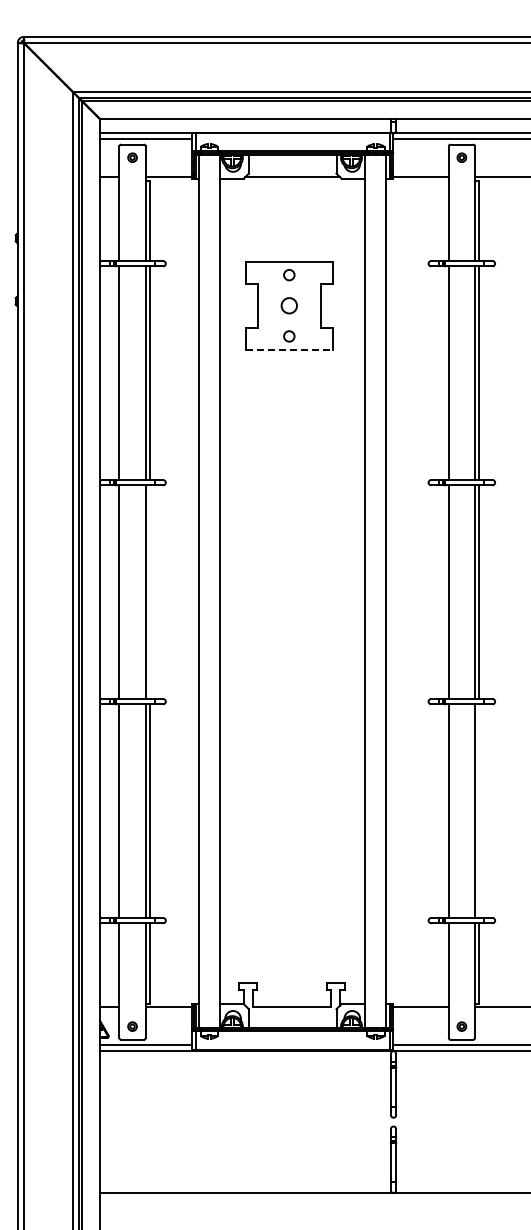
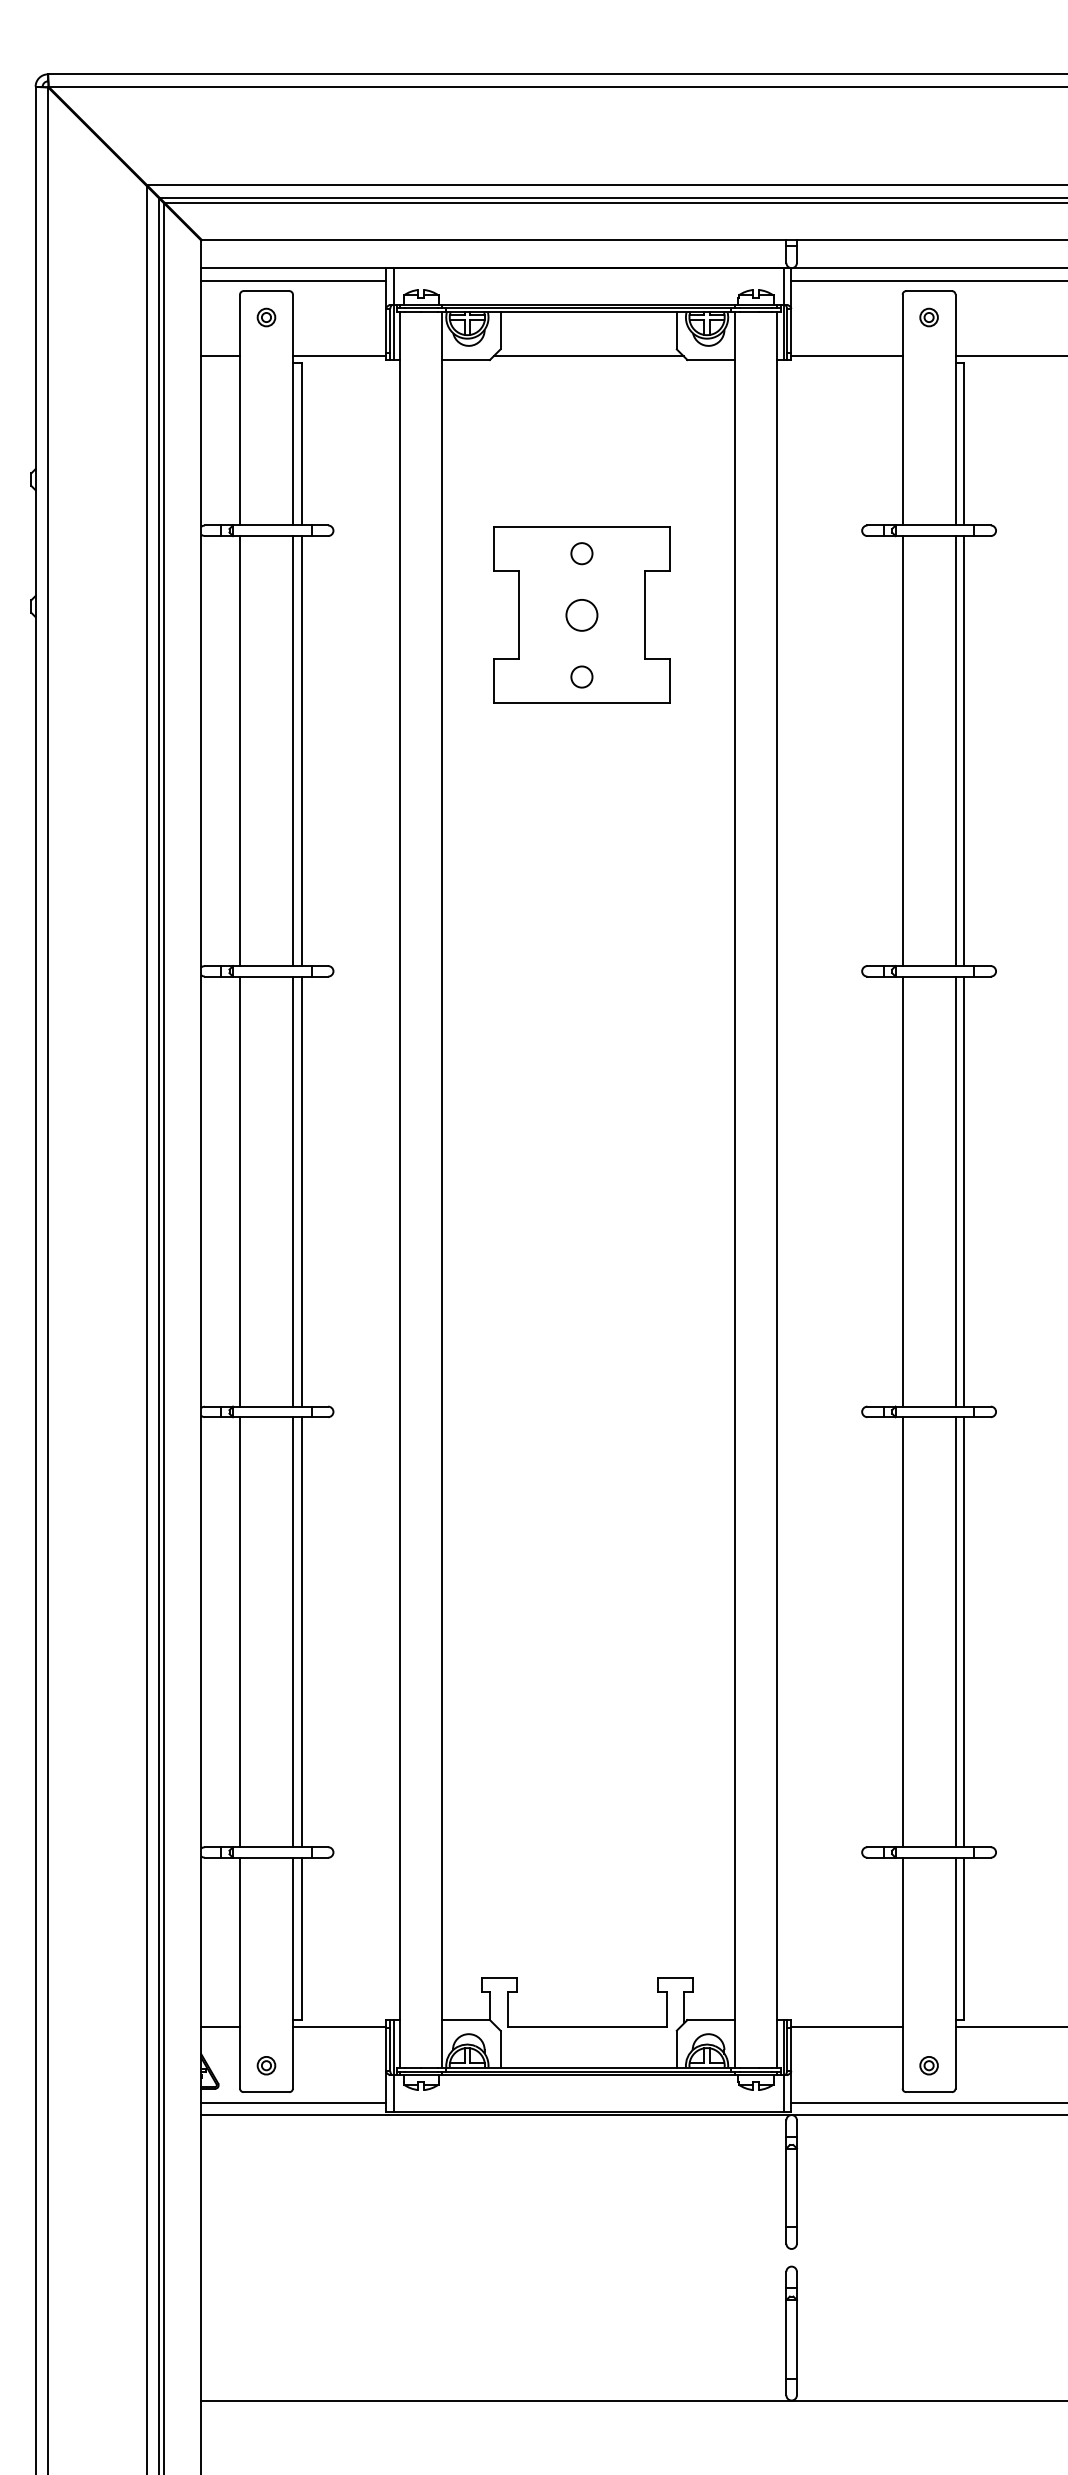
line: (289, 349) -> (582, 703), dashed -> solid
line: (149, 592) -> (300, 1192), added
line: (479, 811) -> (964, 1632), added

